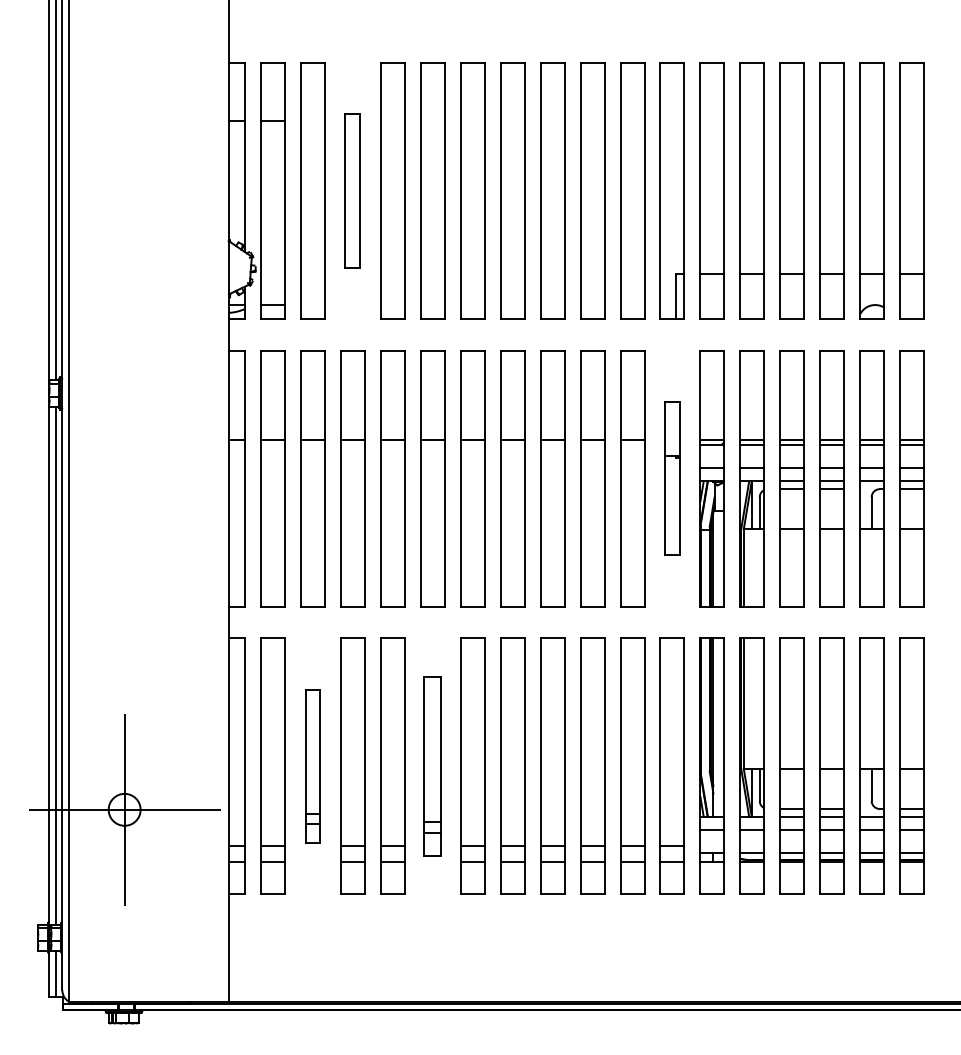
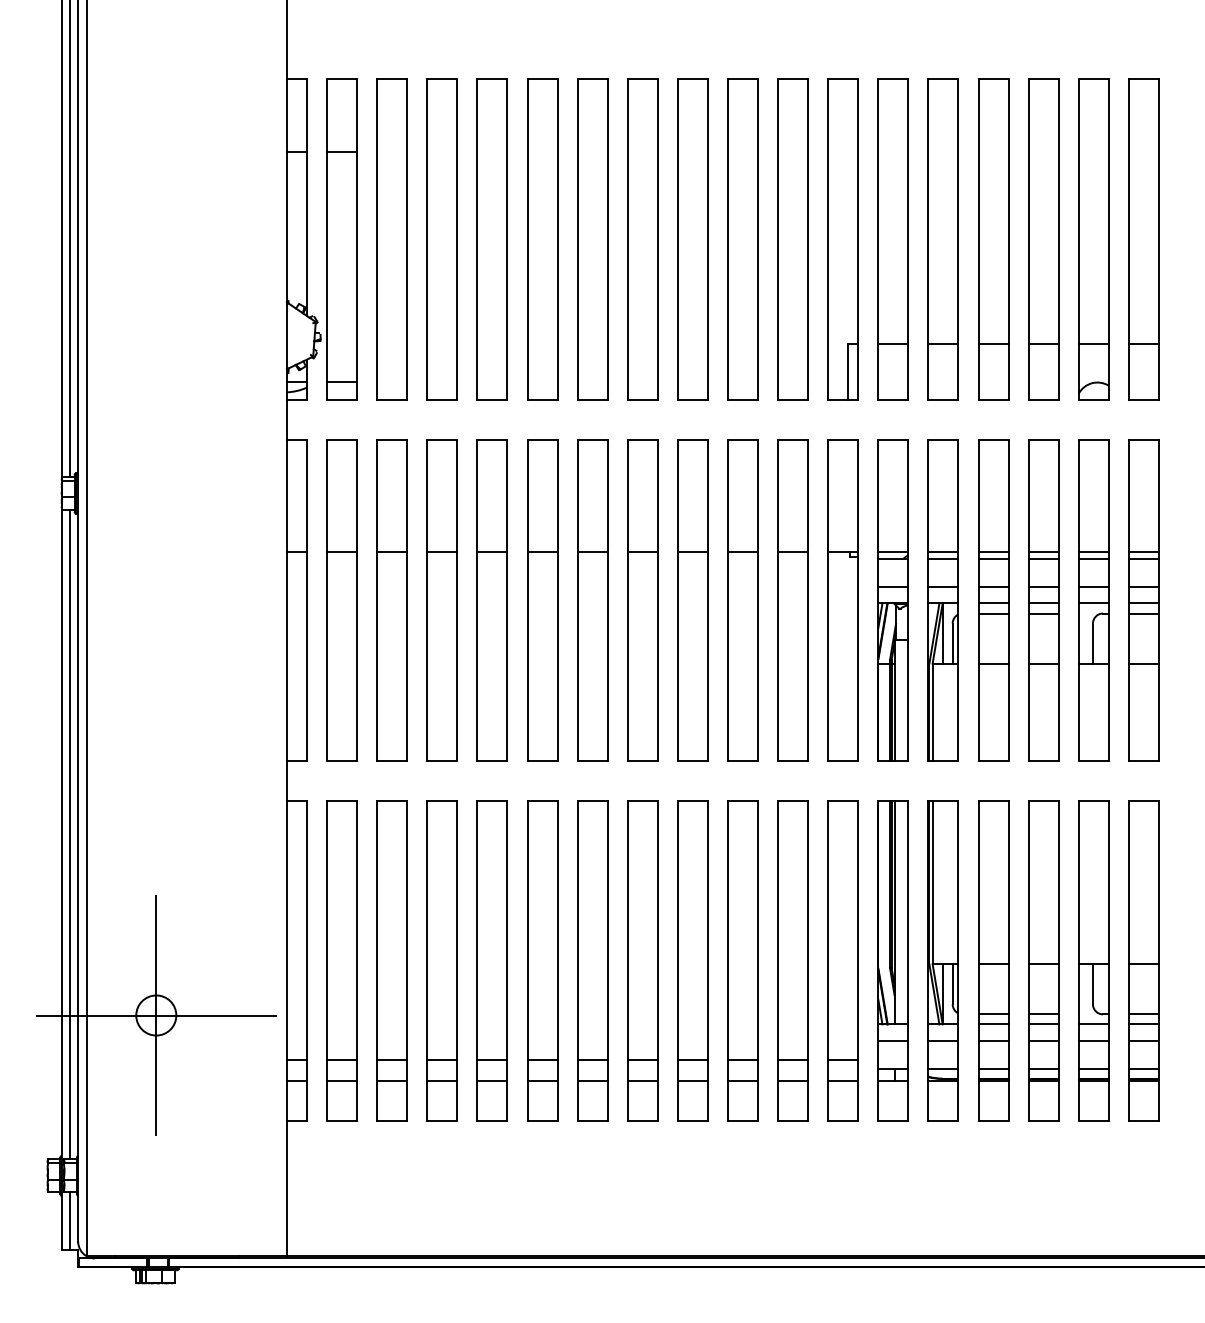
part: (352, 190) -> (441, 239), size x1.67
part: (671, 478) -> (842, 600), size x1.67
part: (312, 765) -> (391, 960), size x1.67
part: (432, 765) -> (542, 960), size x1.43

